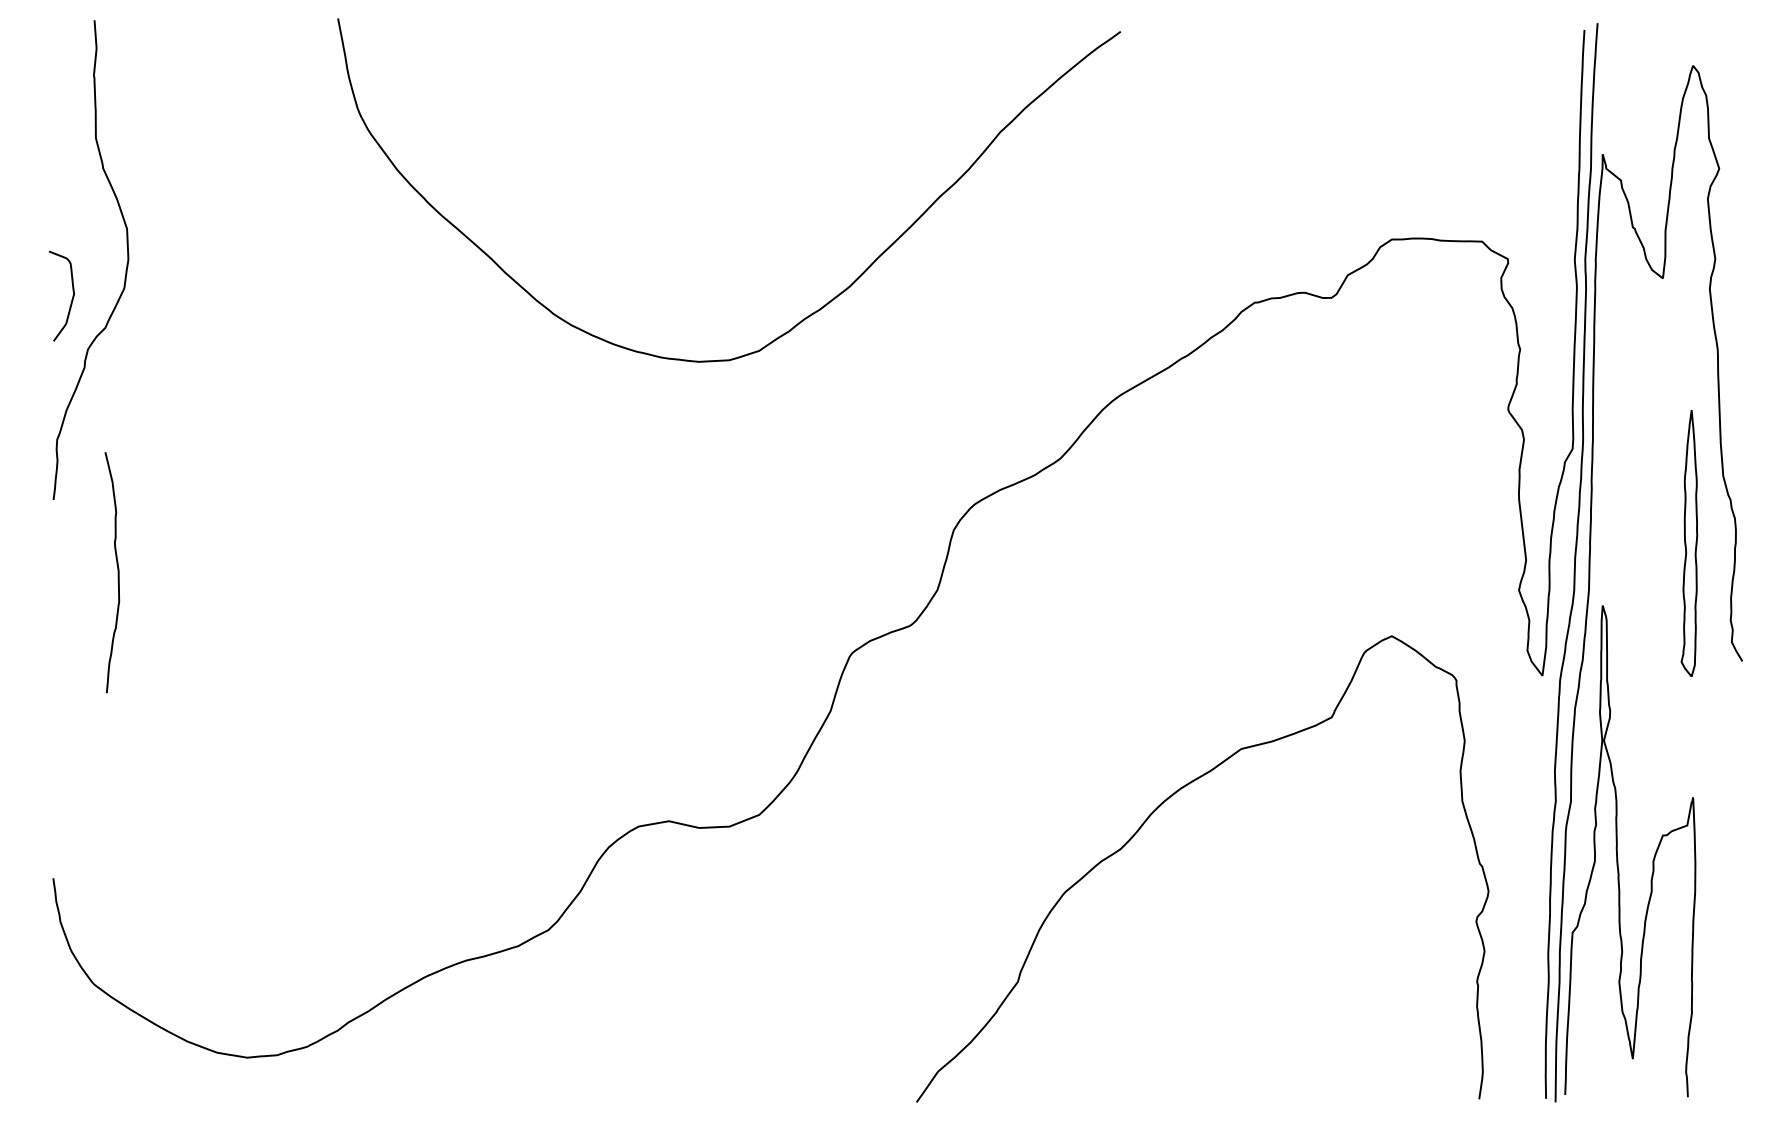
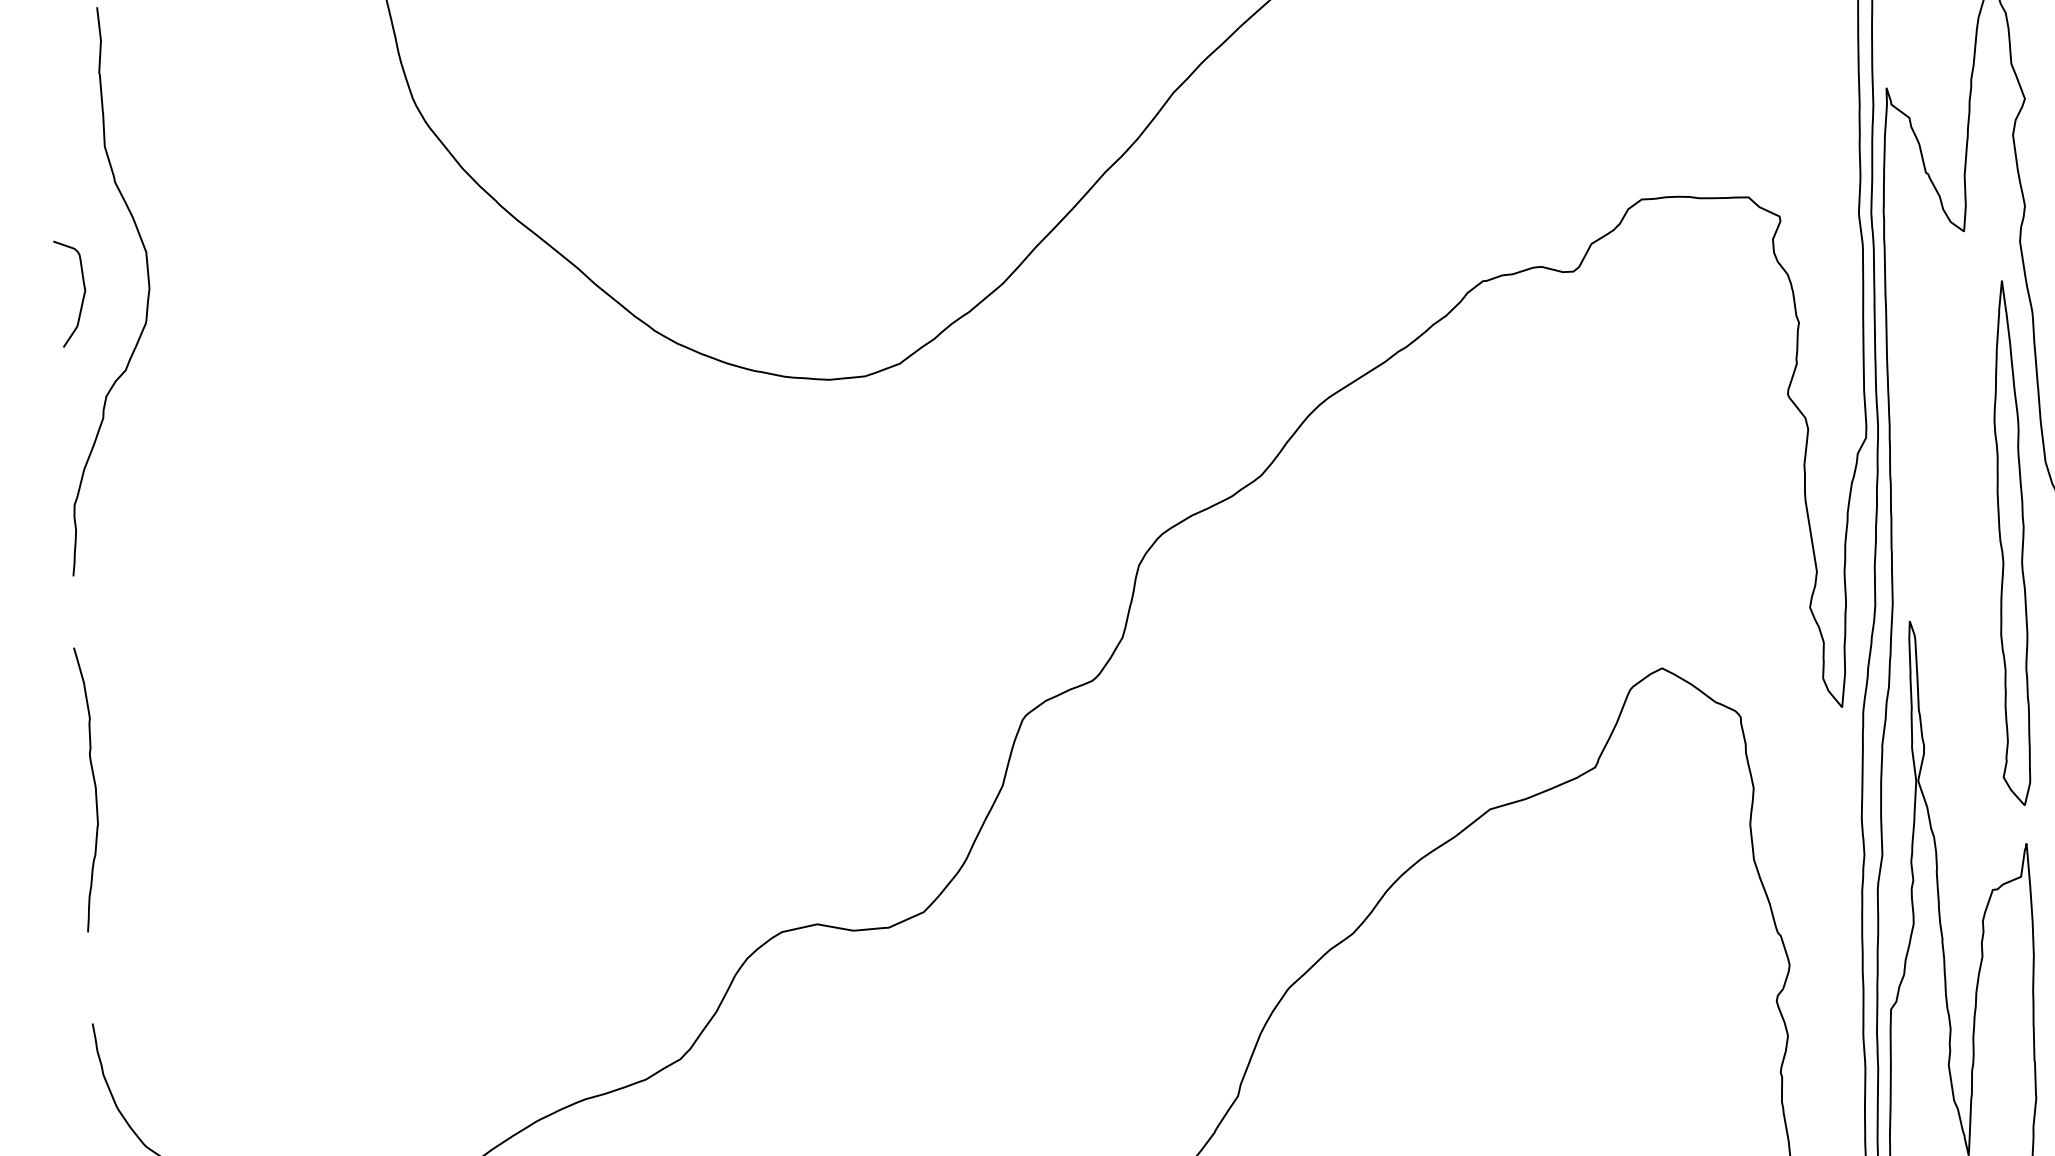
curve: (71, 299) -> (82, 297), moved
part: (1689, 543) -> (2009, 543), size x1.67
curve: (117, 572) -> (94, 789), moved

